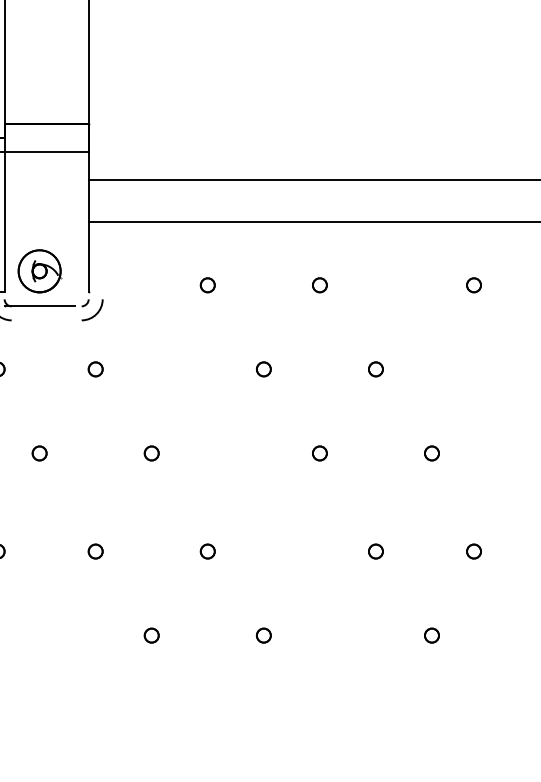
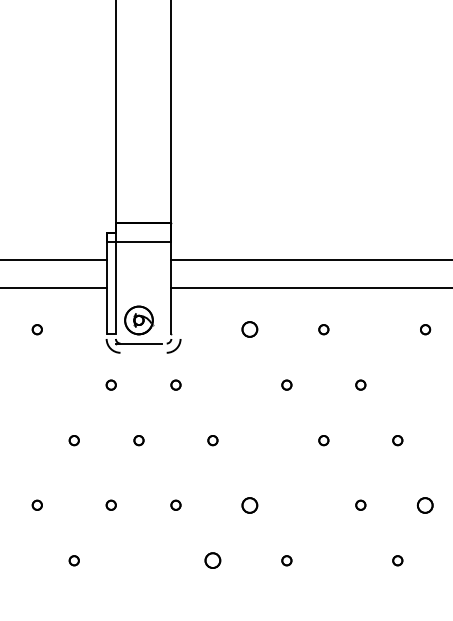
part: (207, 285) -> (249, 329), size x1.6
part: (207, 550) -> (249, 504), size x1.6
part: (473, 550) -> (425, 504), size x1.6
part: (151, 635) -> (212, 560), size x1.6

